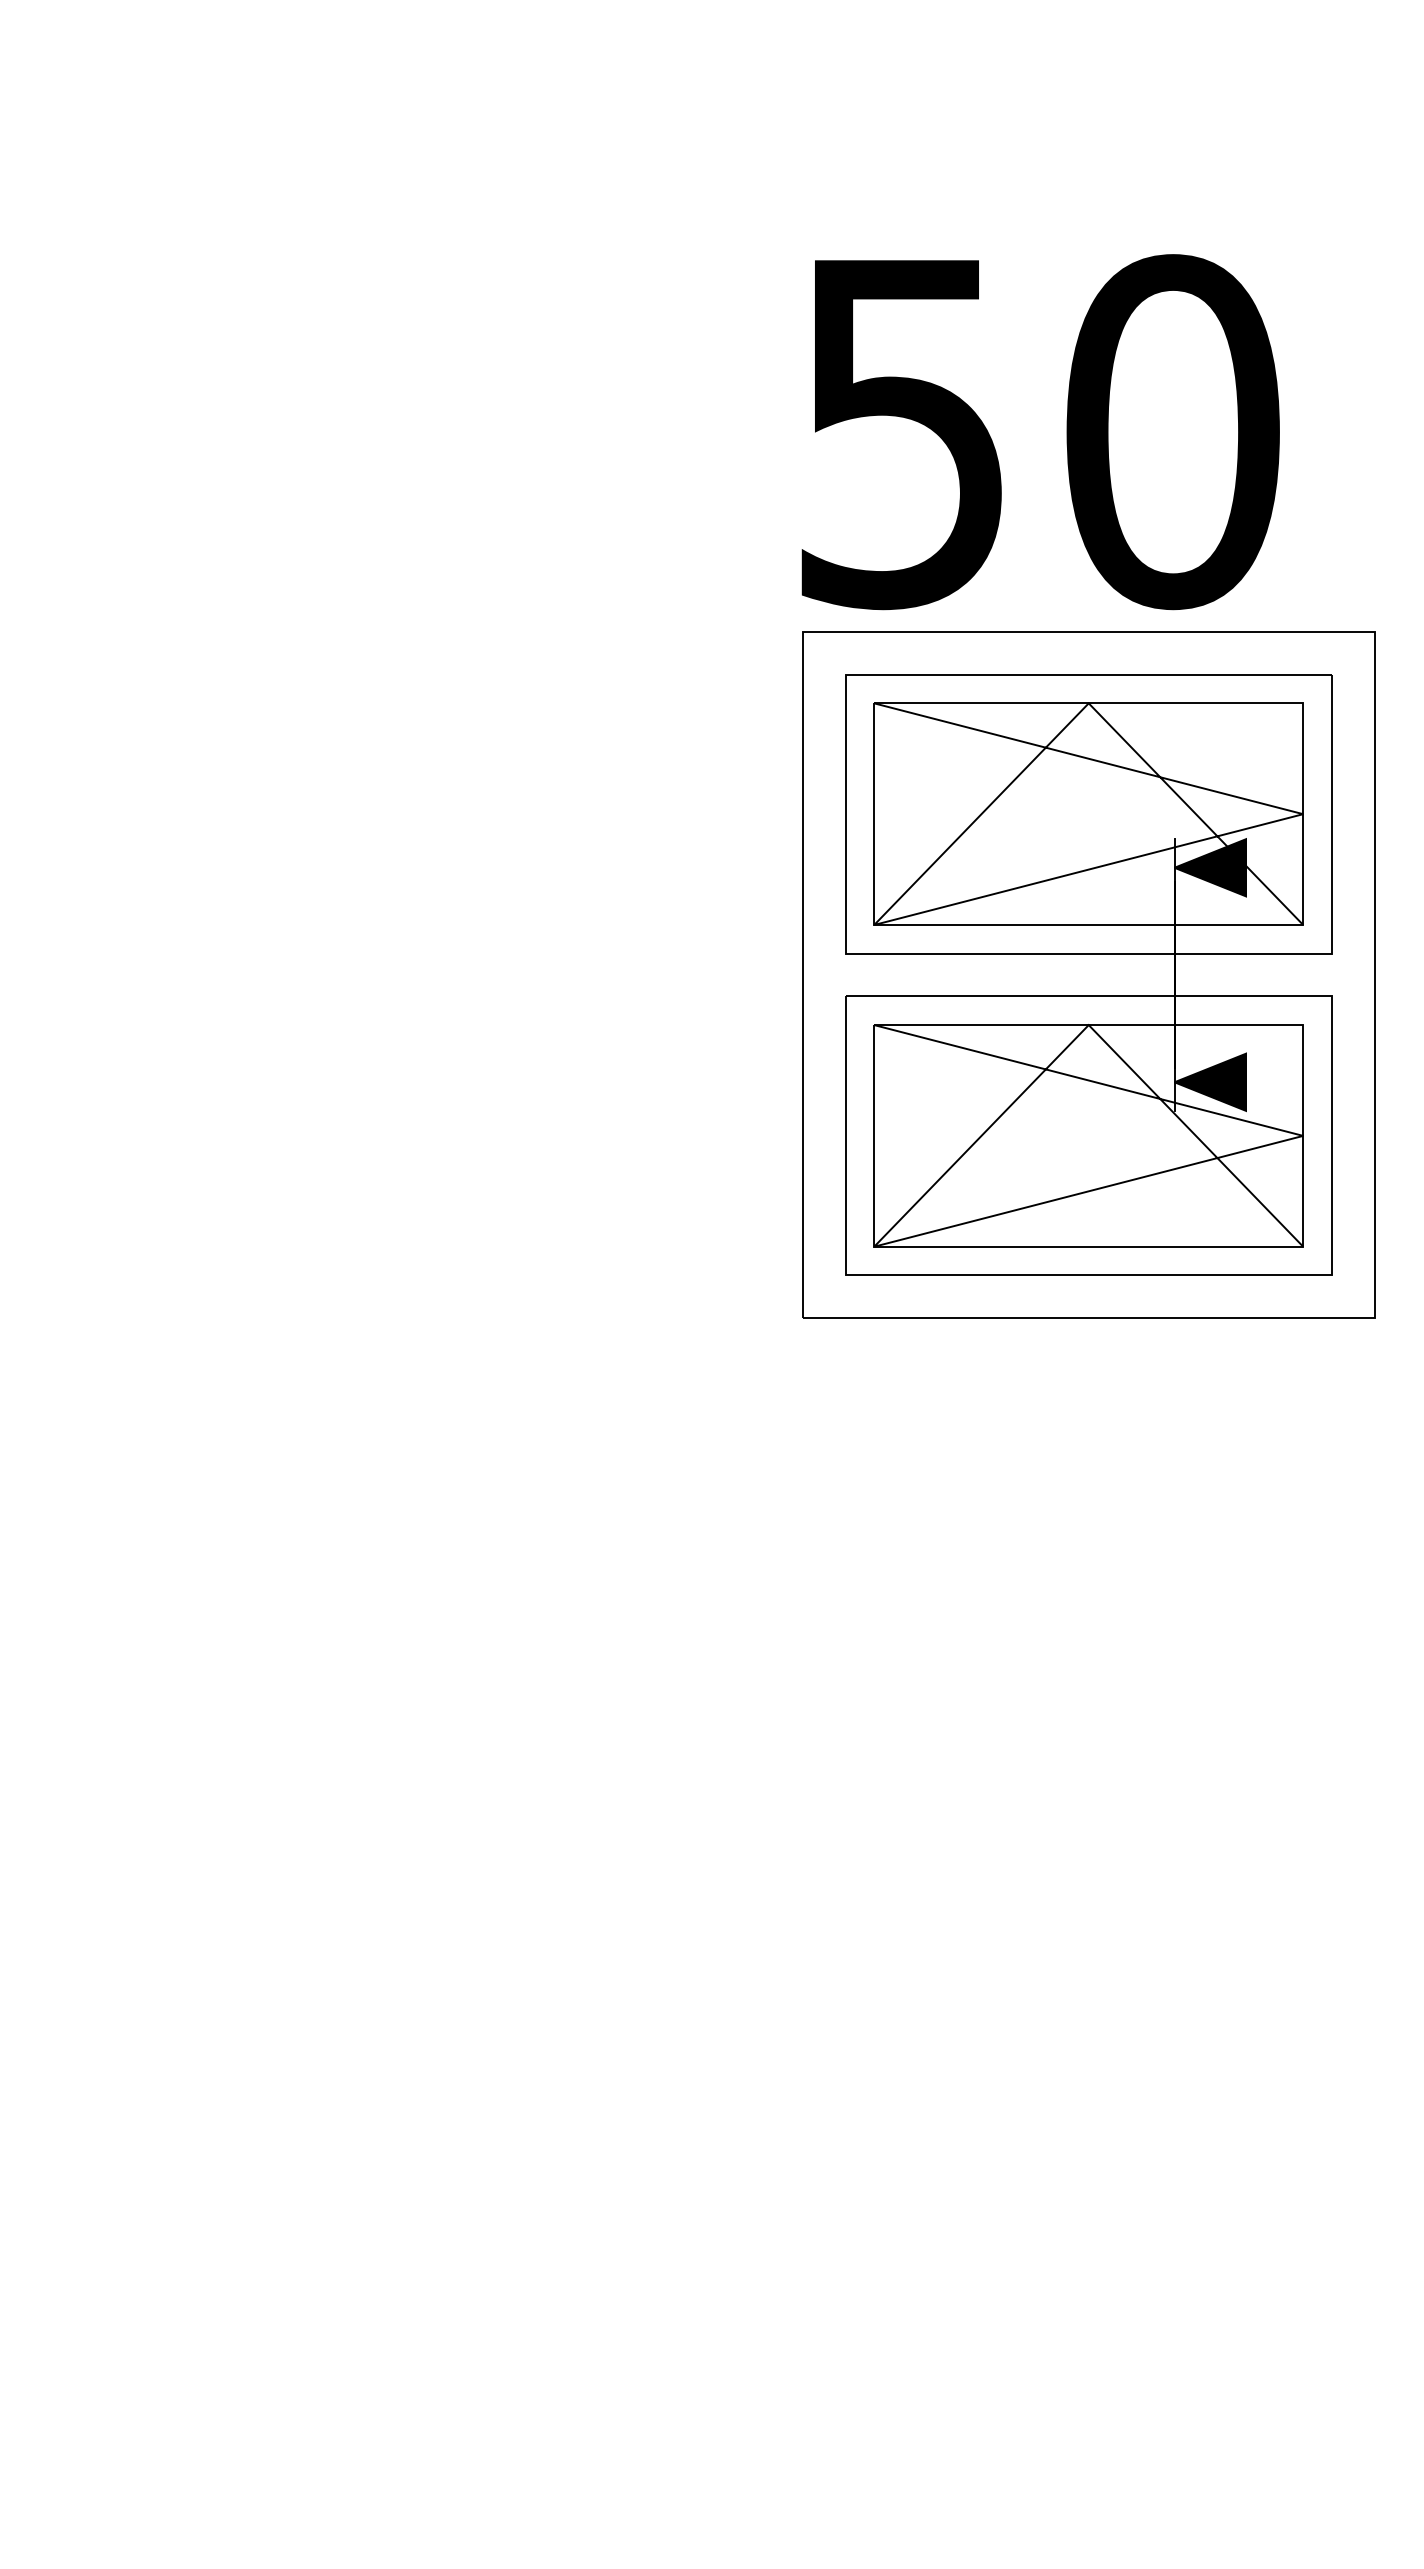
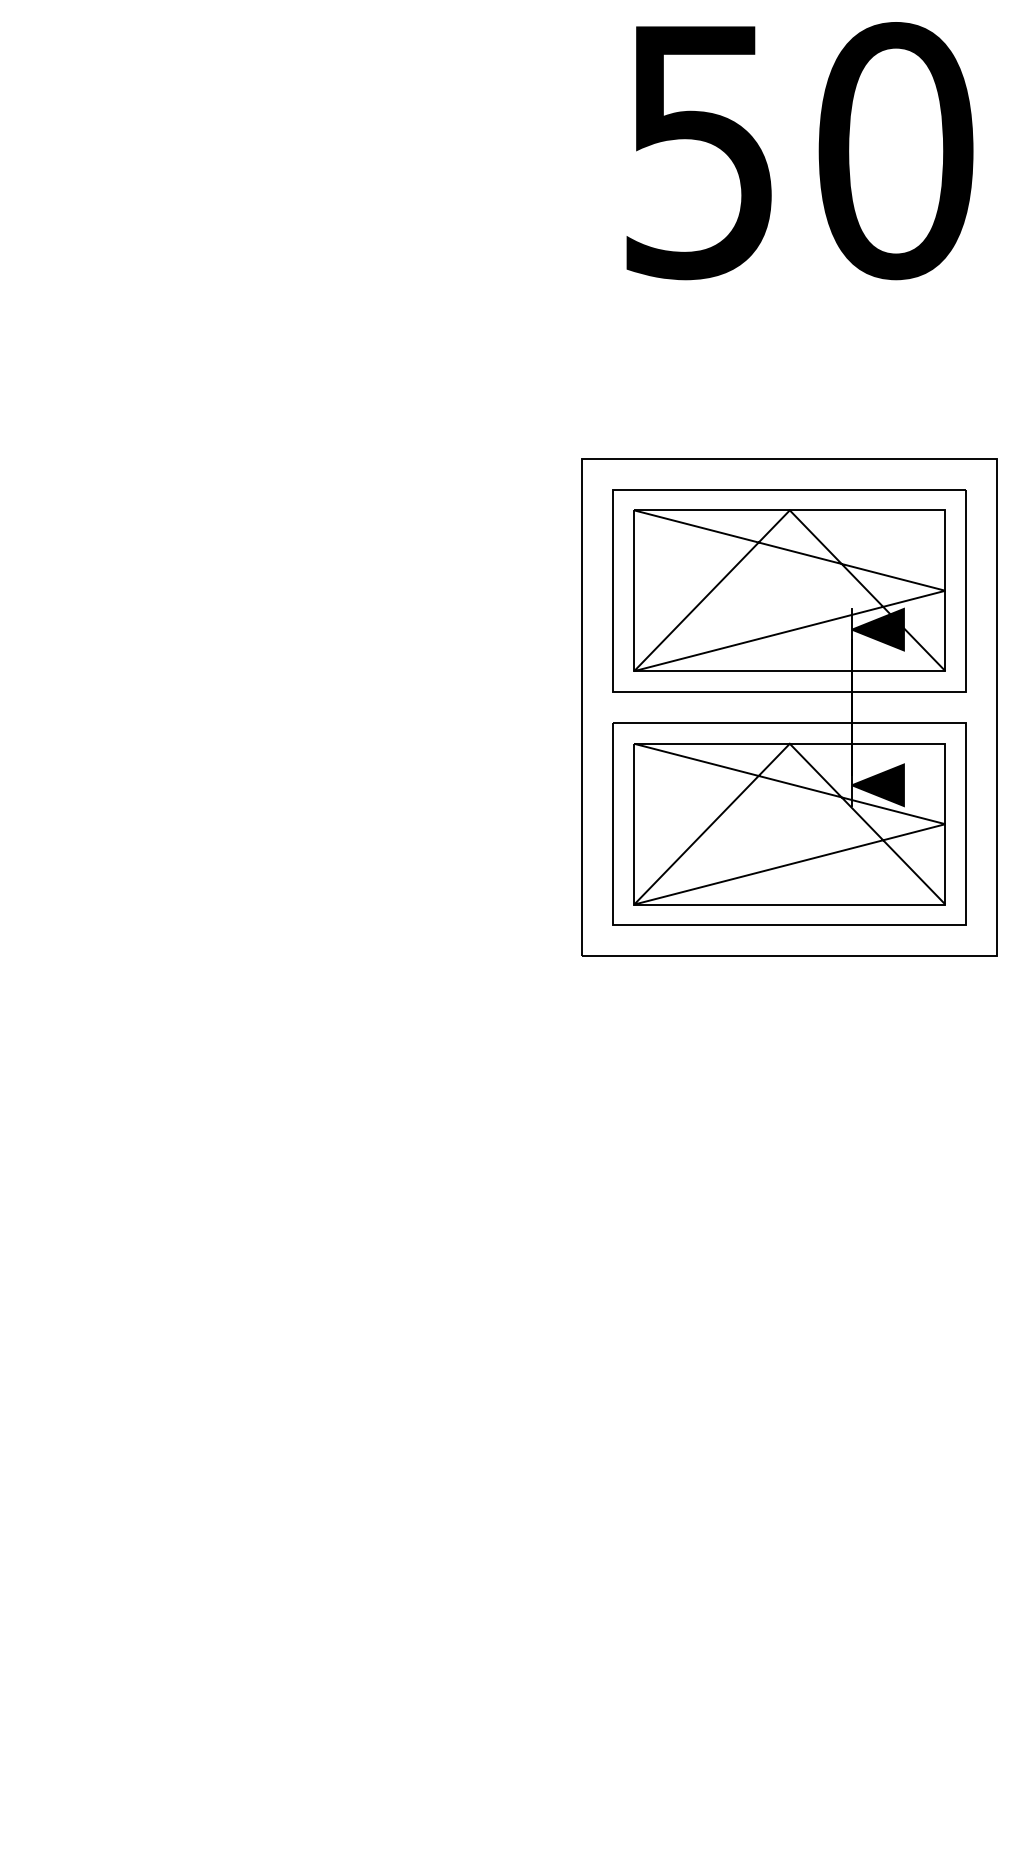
text: (1040, 432) -> (799, 151), moved

